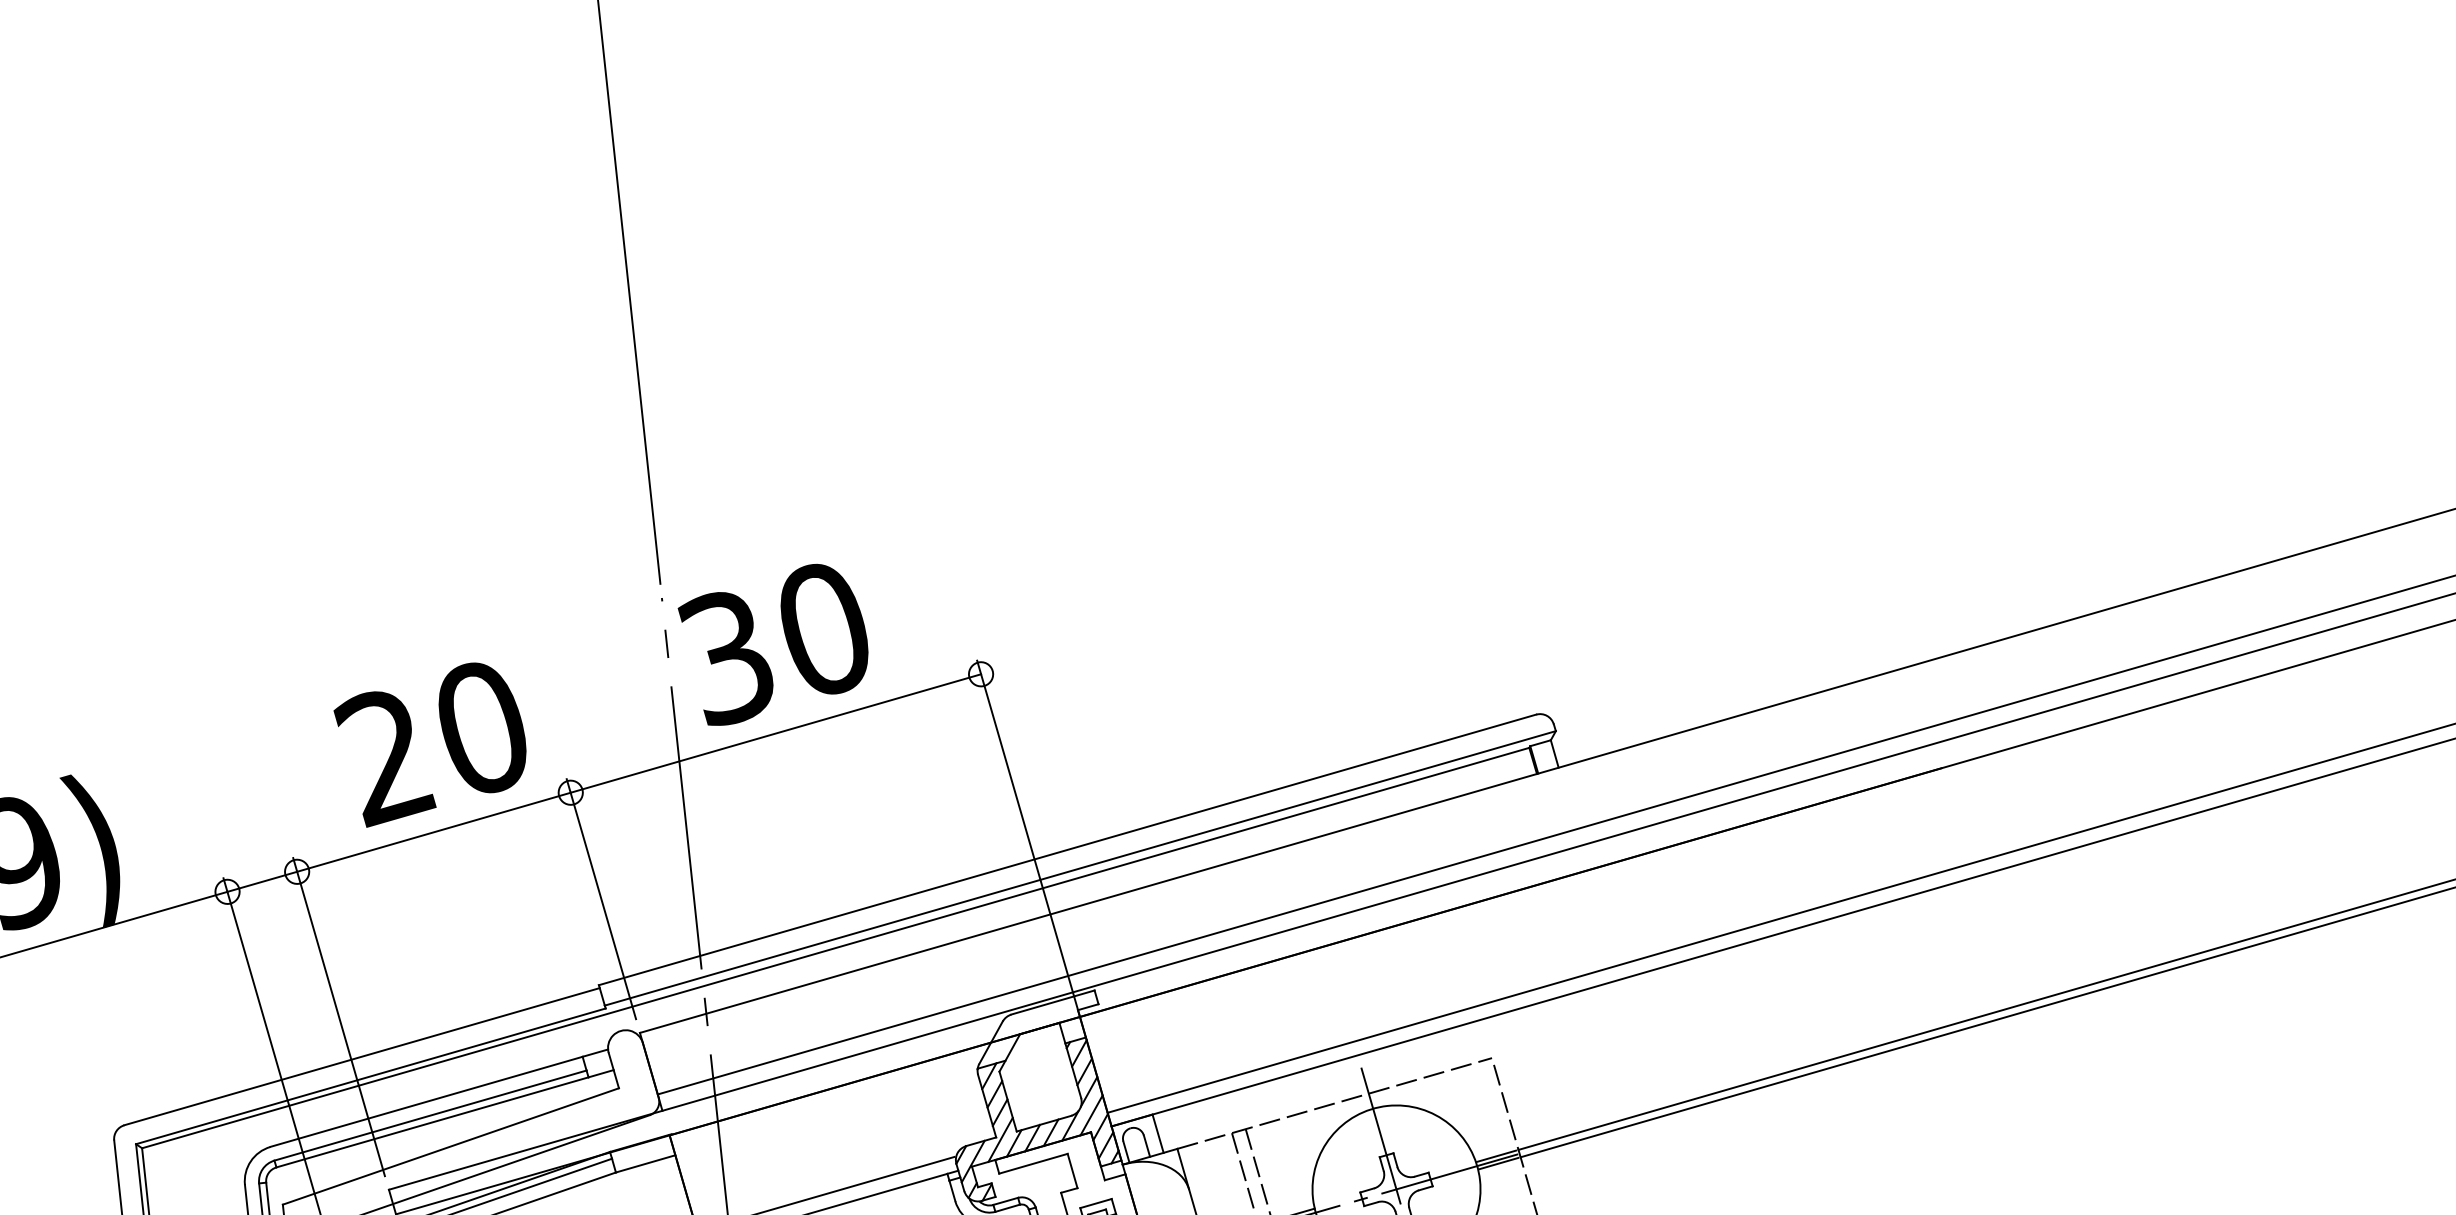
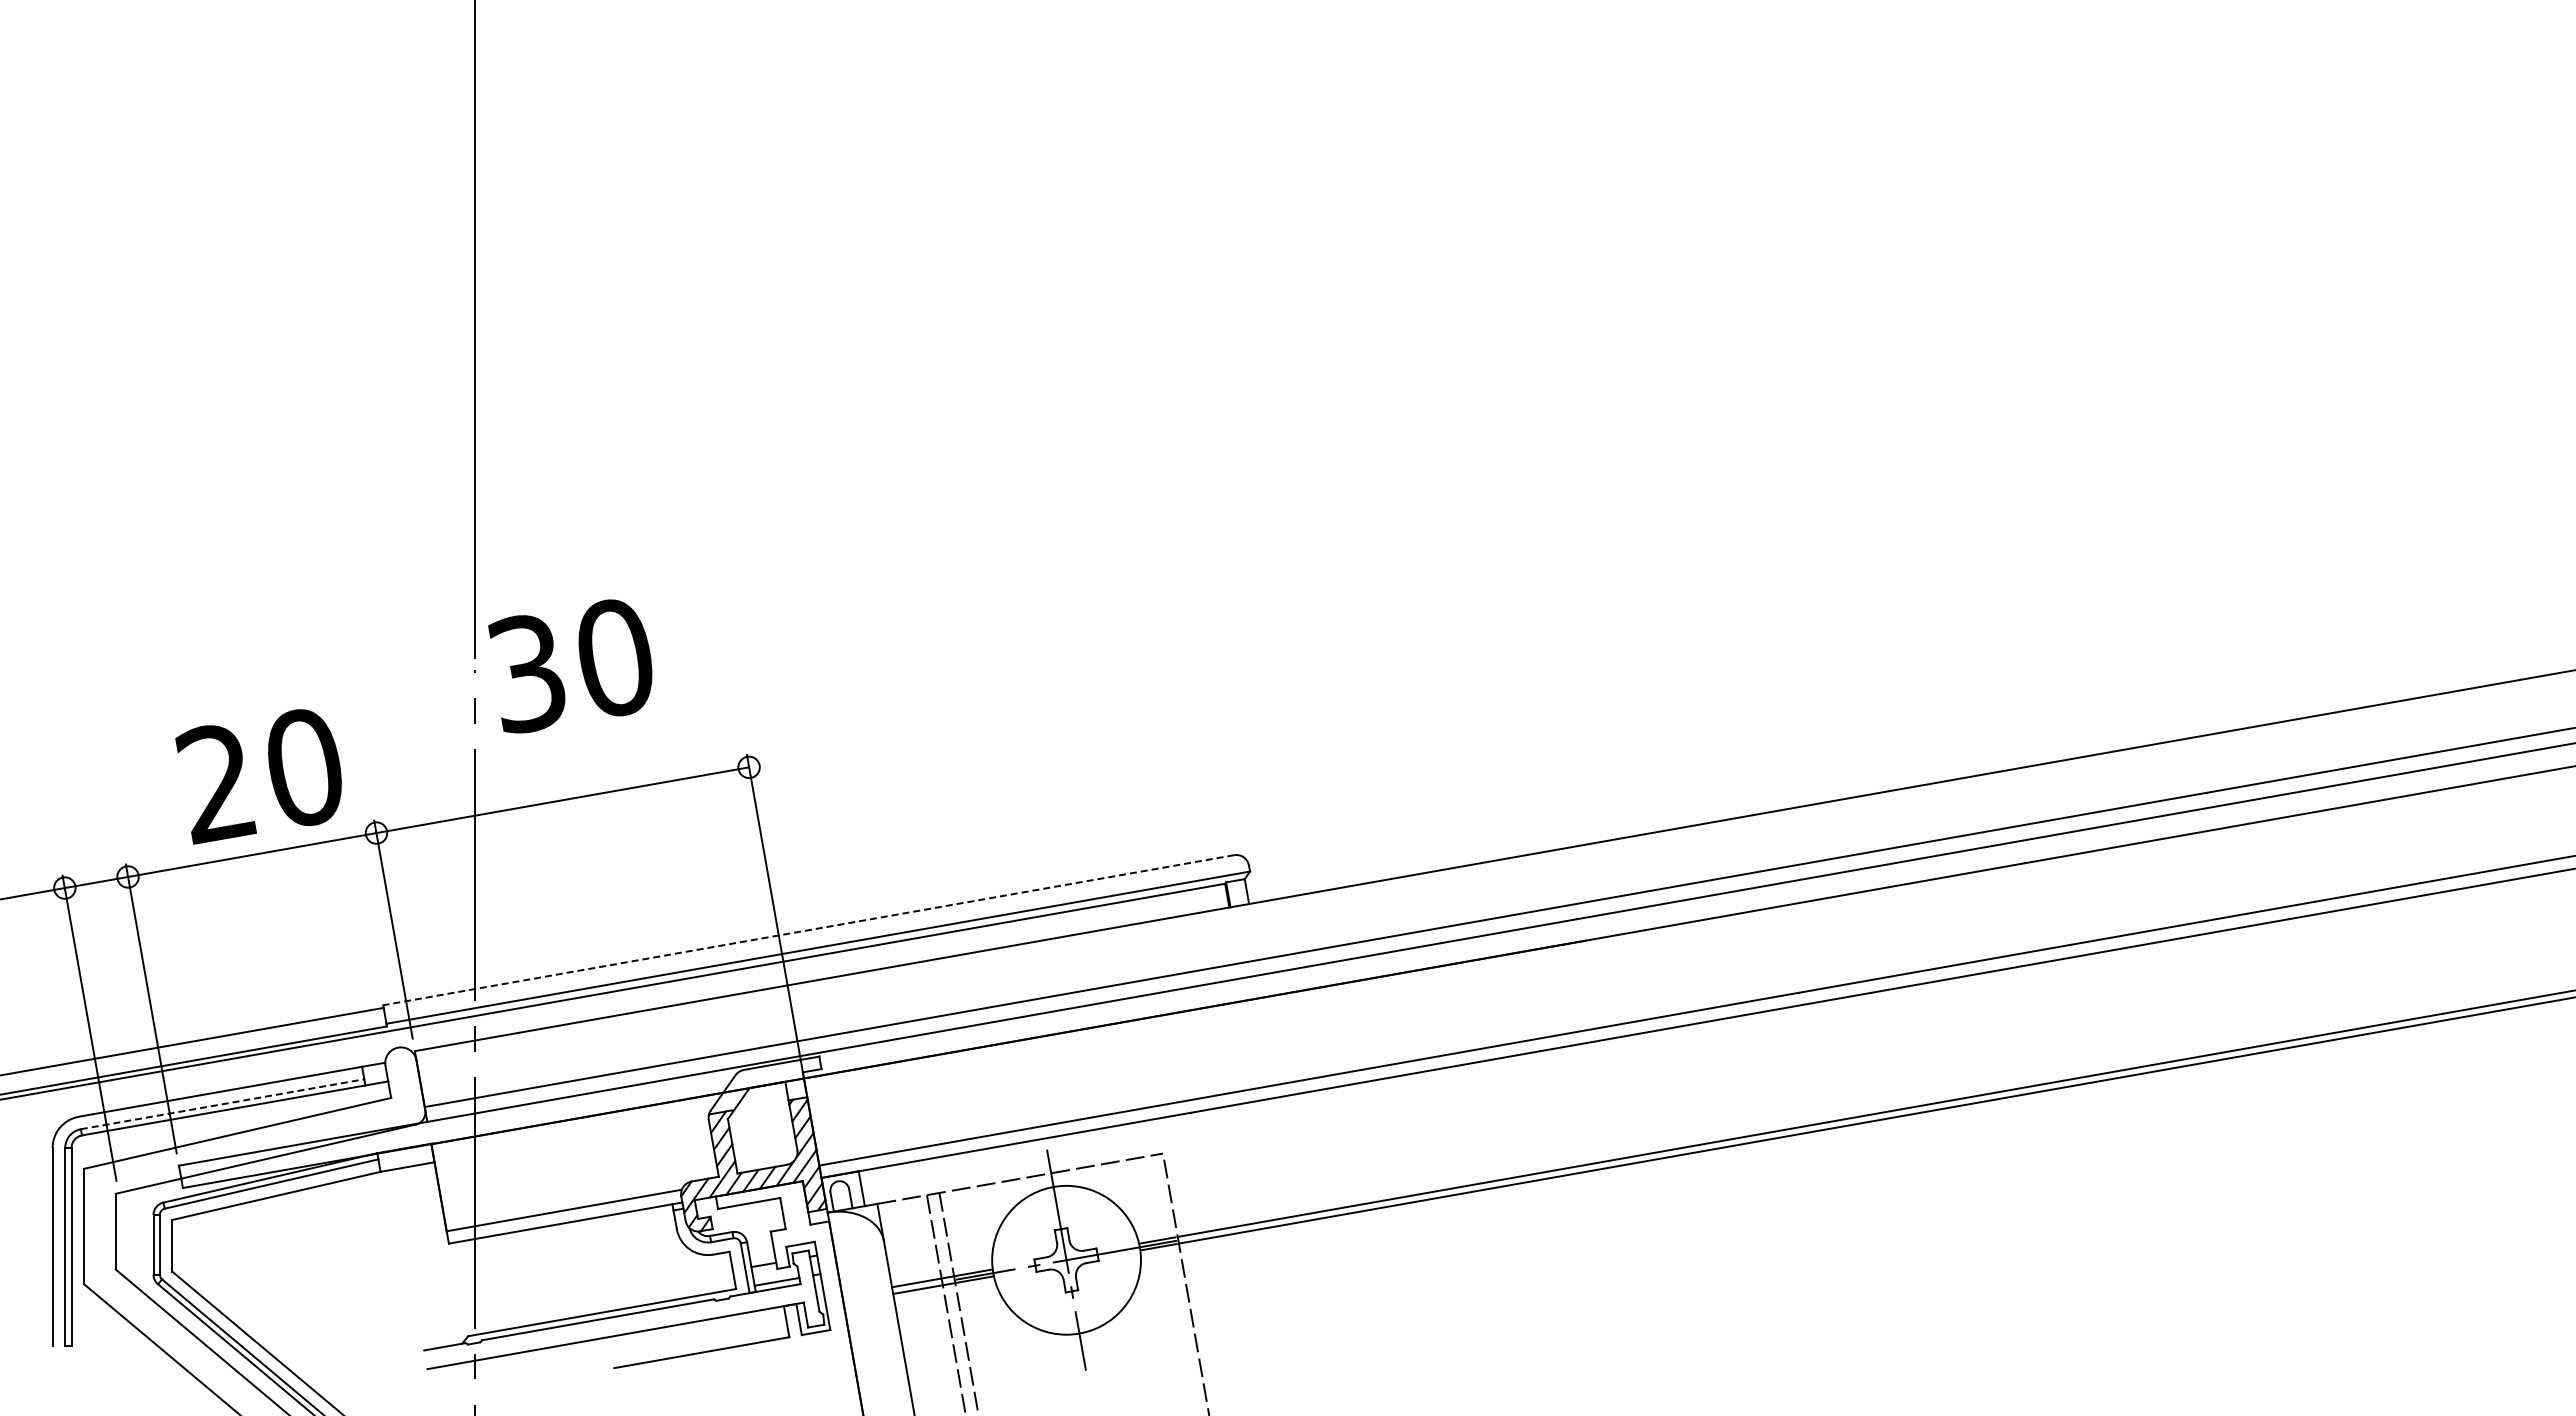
text: (775, 644) -> (570, 666), moved
line: (1067, 850) -> (808, 930), solid -> dashed
line: (430, 1115) -> (222, 1104), solid -> dashed

